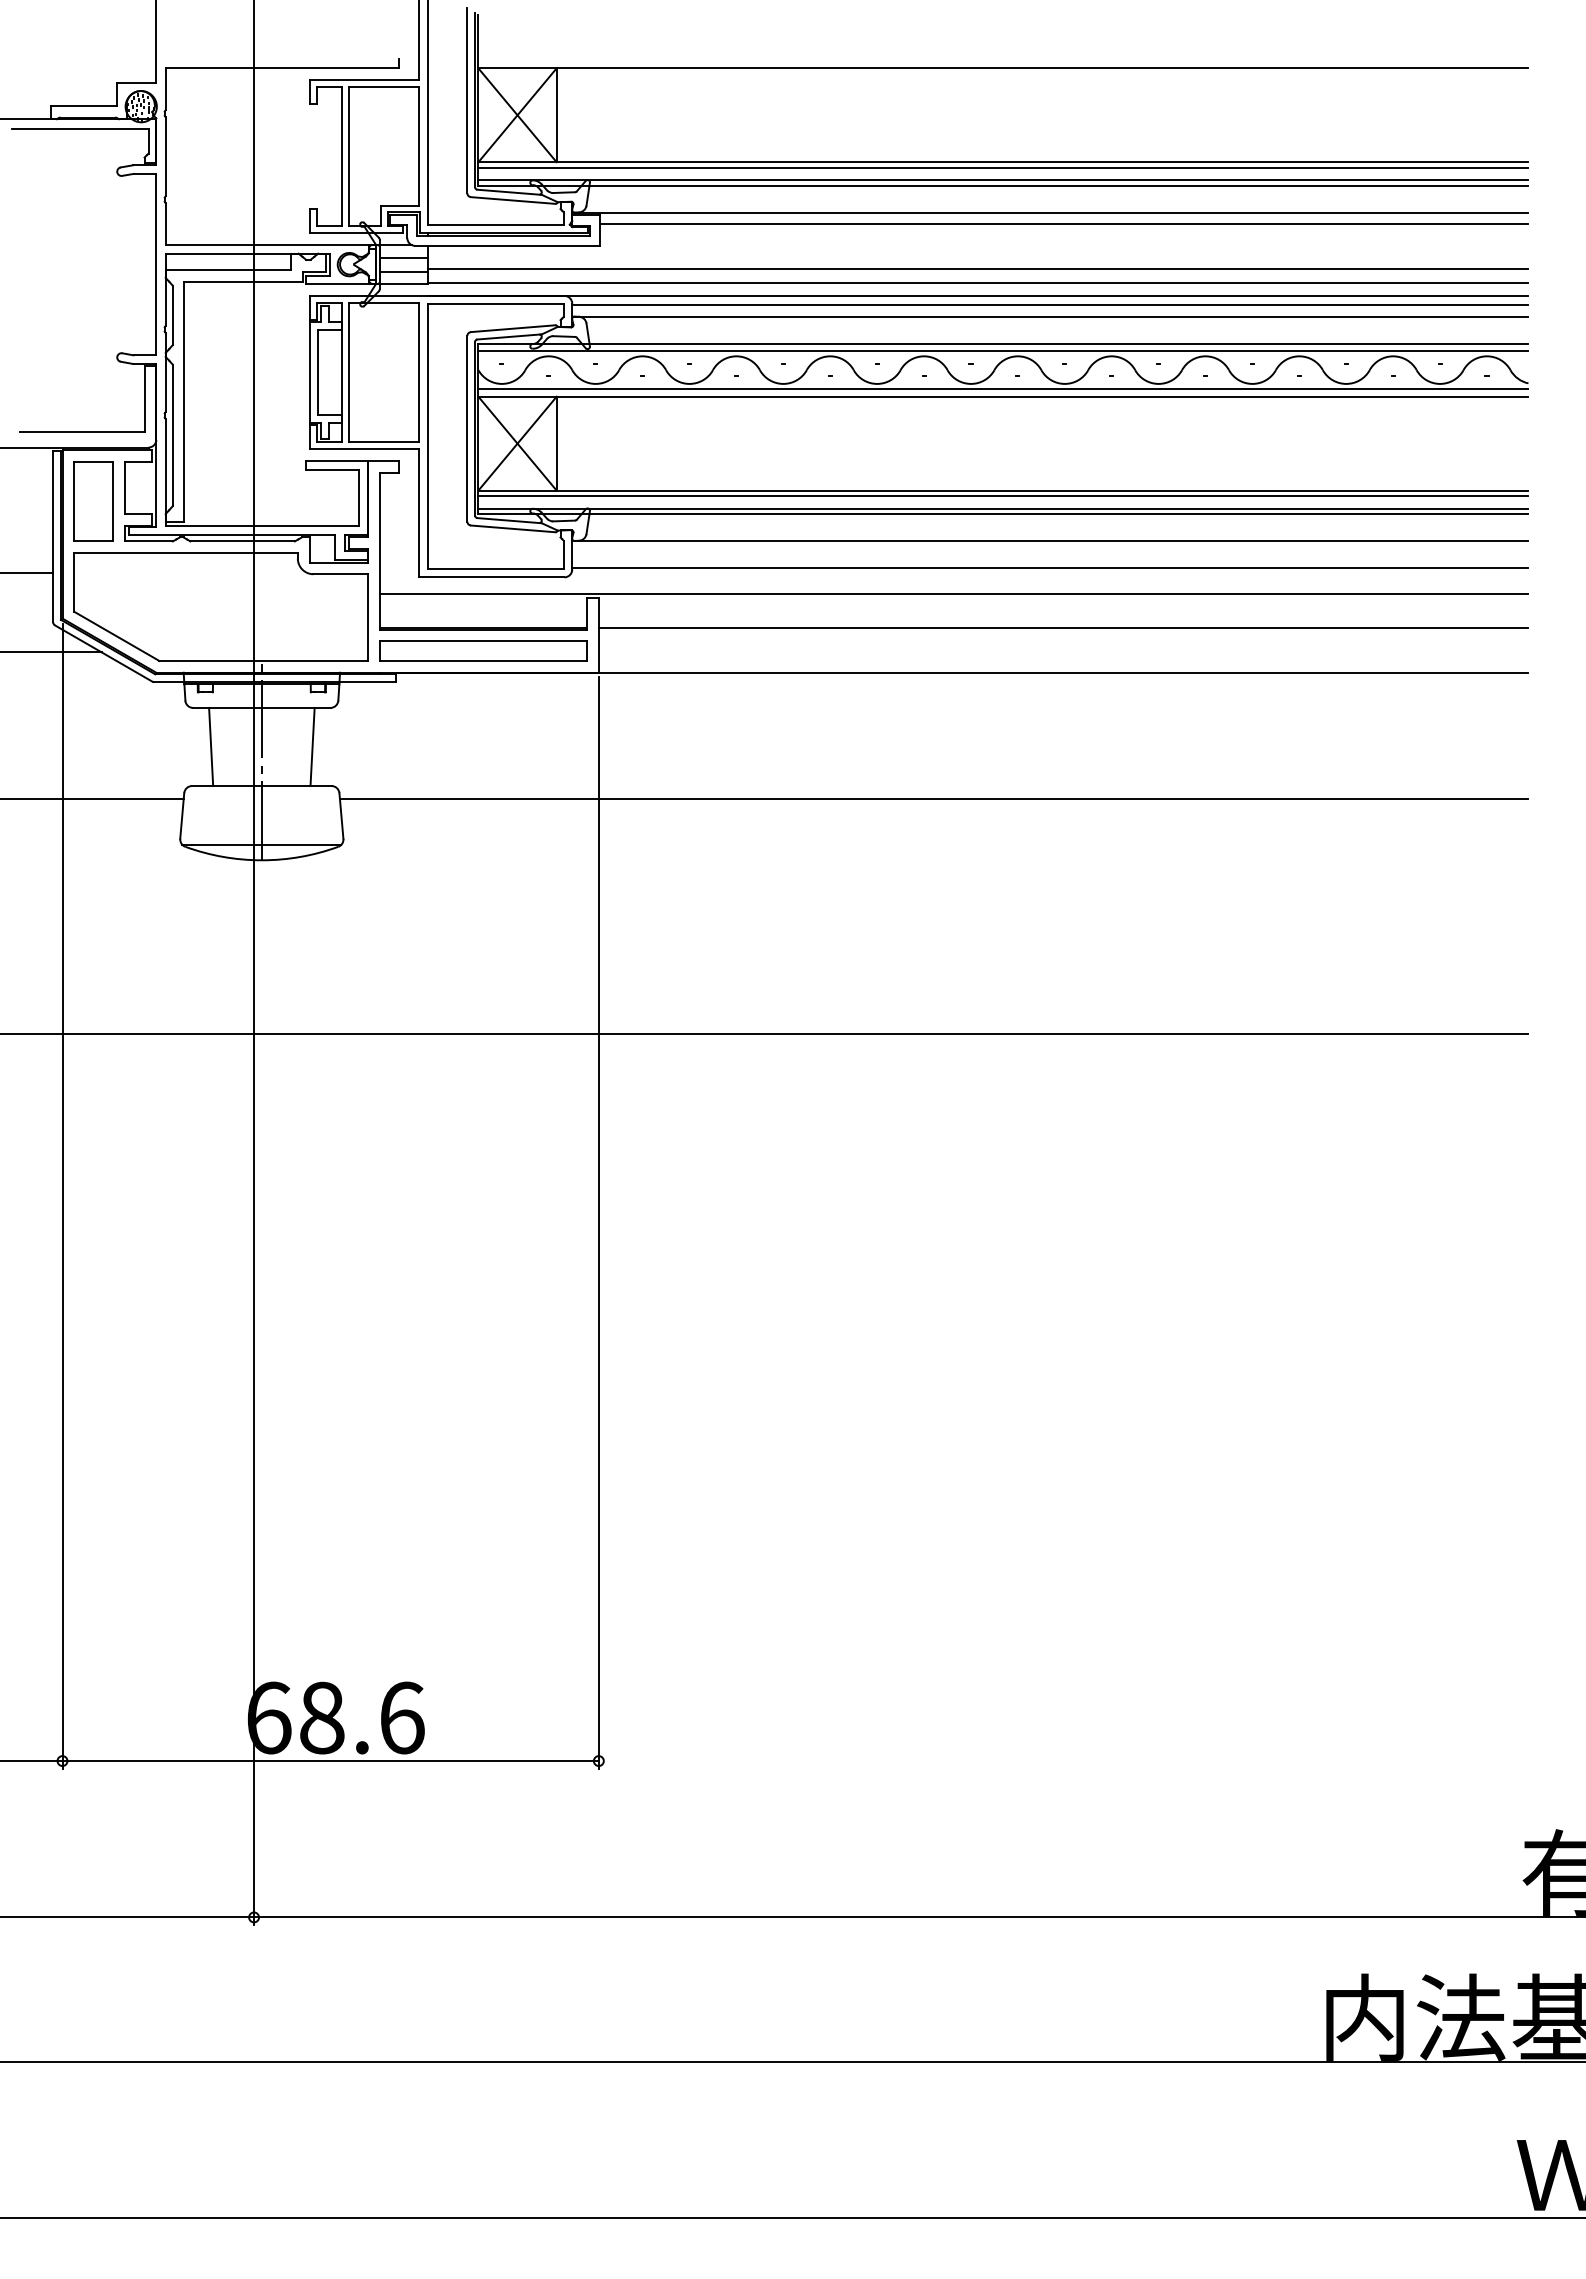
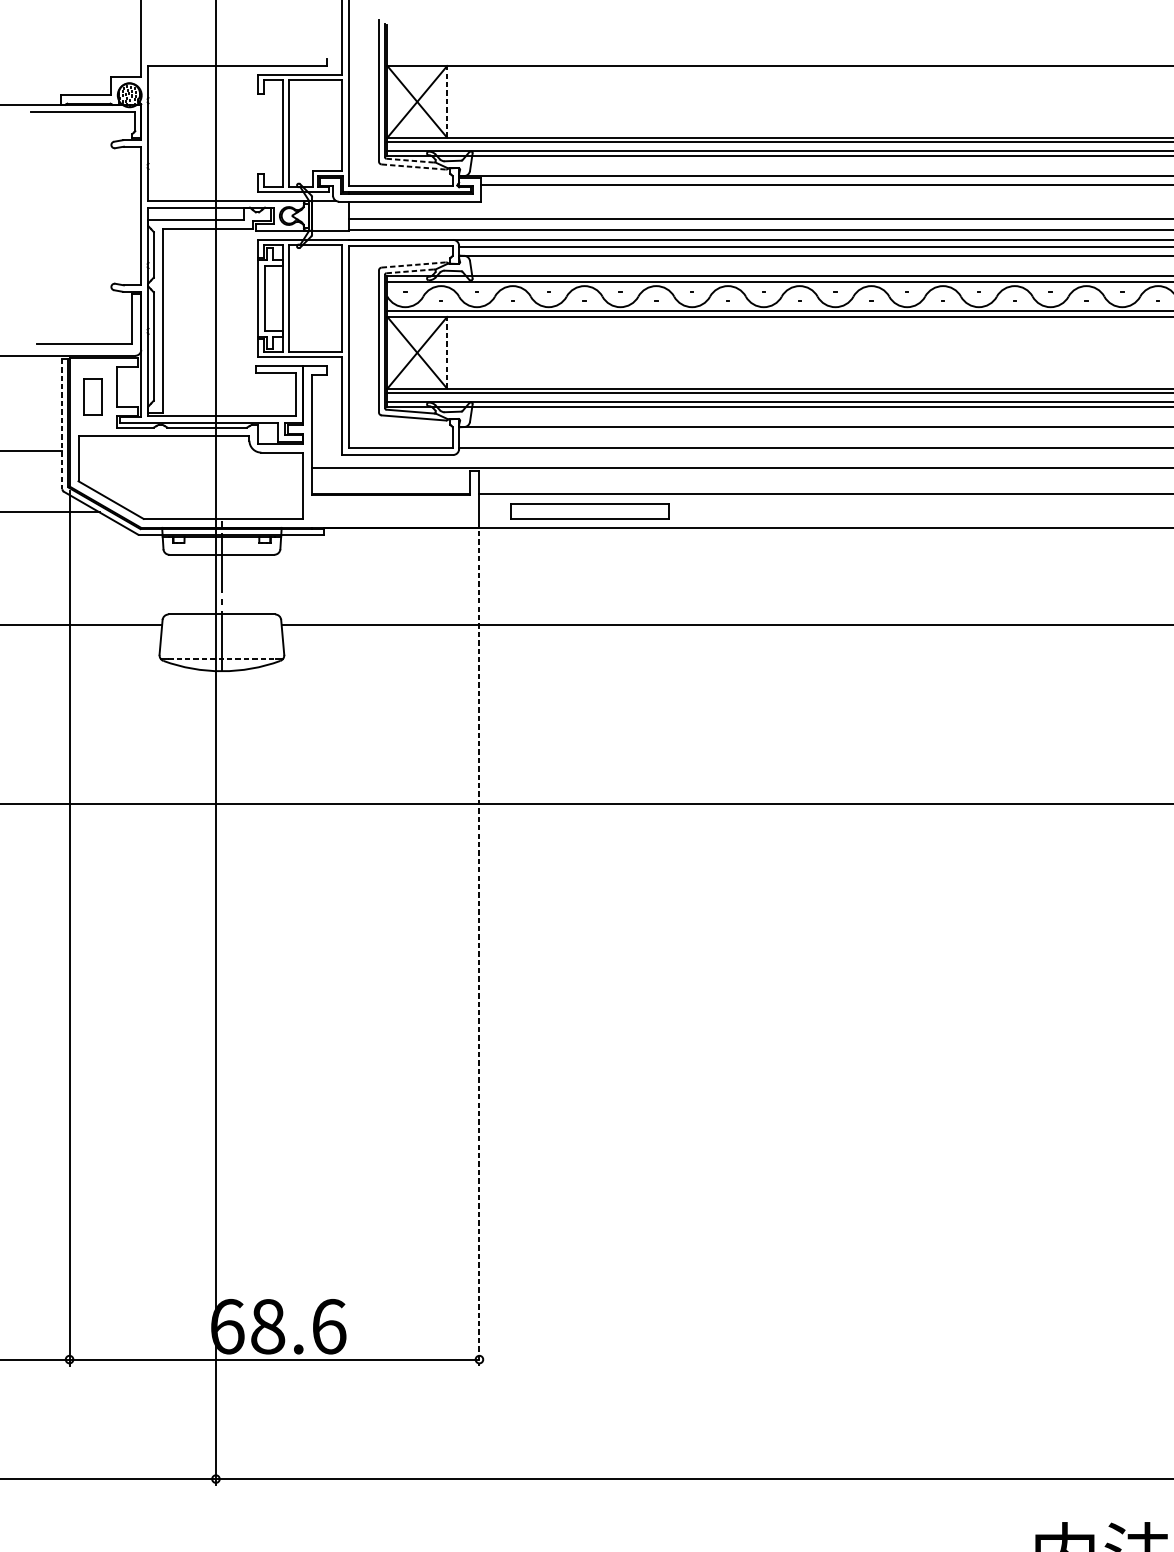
line: (556, 115) -> (447, 102), solid -> dashed
line: (510, 192) -> (411, 160), solid -> dashed
line: (513, 200) -> (414, 167), solid -> dashed
line: (403, 257) -> (330, 210), removed
line: (403, 271) -> (330, 221), removed
line: (513, 328) -> (414, 264), solid -> dashed
line: (510, 336) -> (411, 270), solid -> dashed
line: (556, 443) -> (447, 352), solid -> dashed
part: (93, 501) -> (93, 397), size x0.6
line: (53, 537) -> (62, 424), solid -> dashed
part: (483, 650) -> (589, 510), moved
line: (211, 746) -> (183, 584), removed
line: (312, 746) -> (260, 584), removed
line: (262, 844) -> (222, 659), solid -> dashed
line: (598, 1223) -> (479, 948), solid -> dashed

